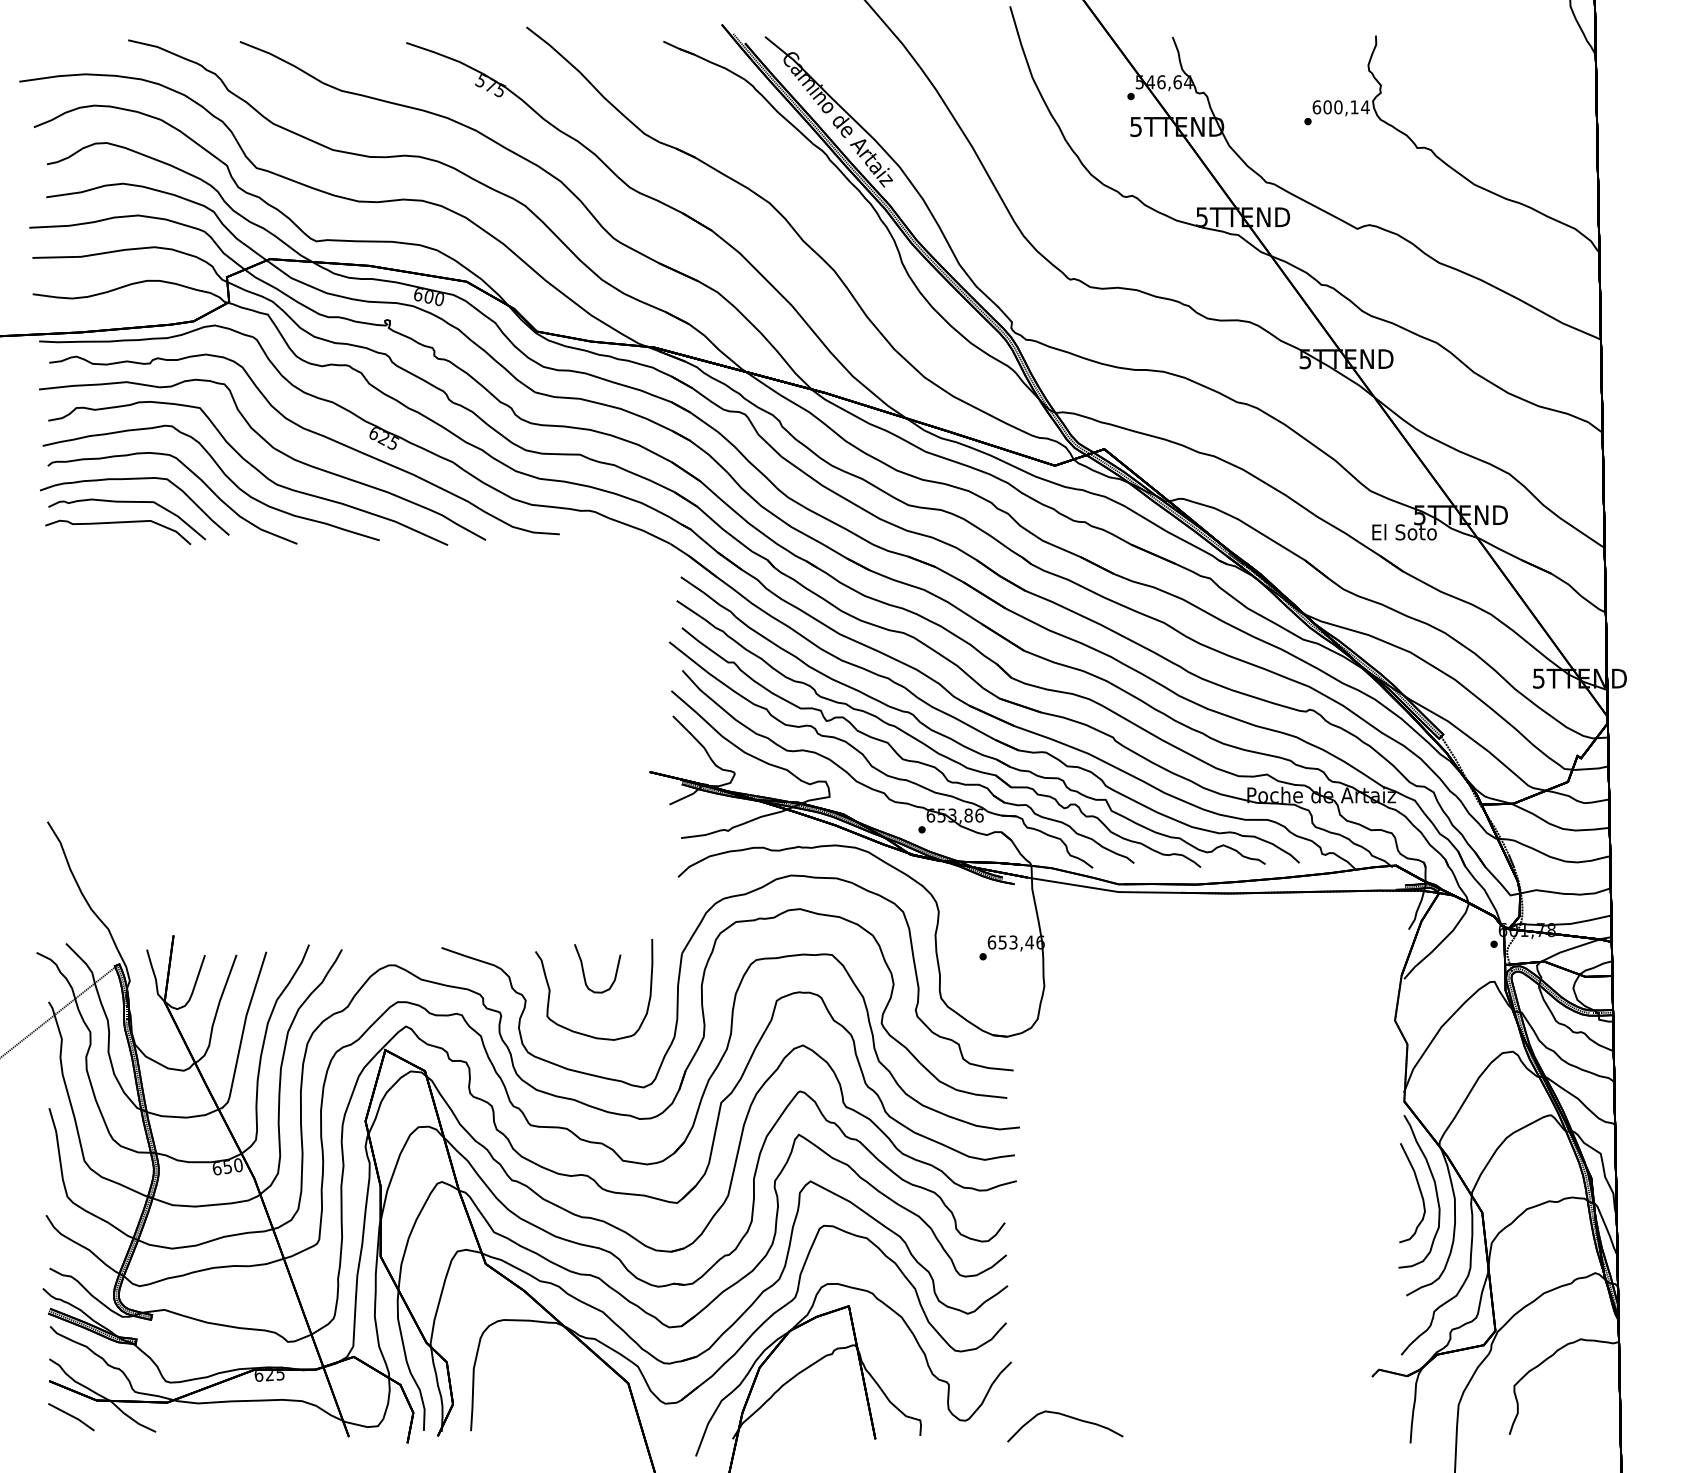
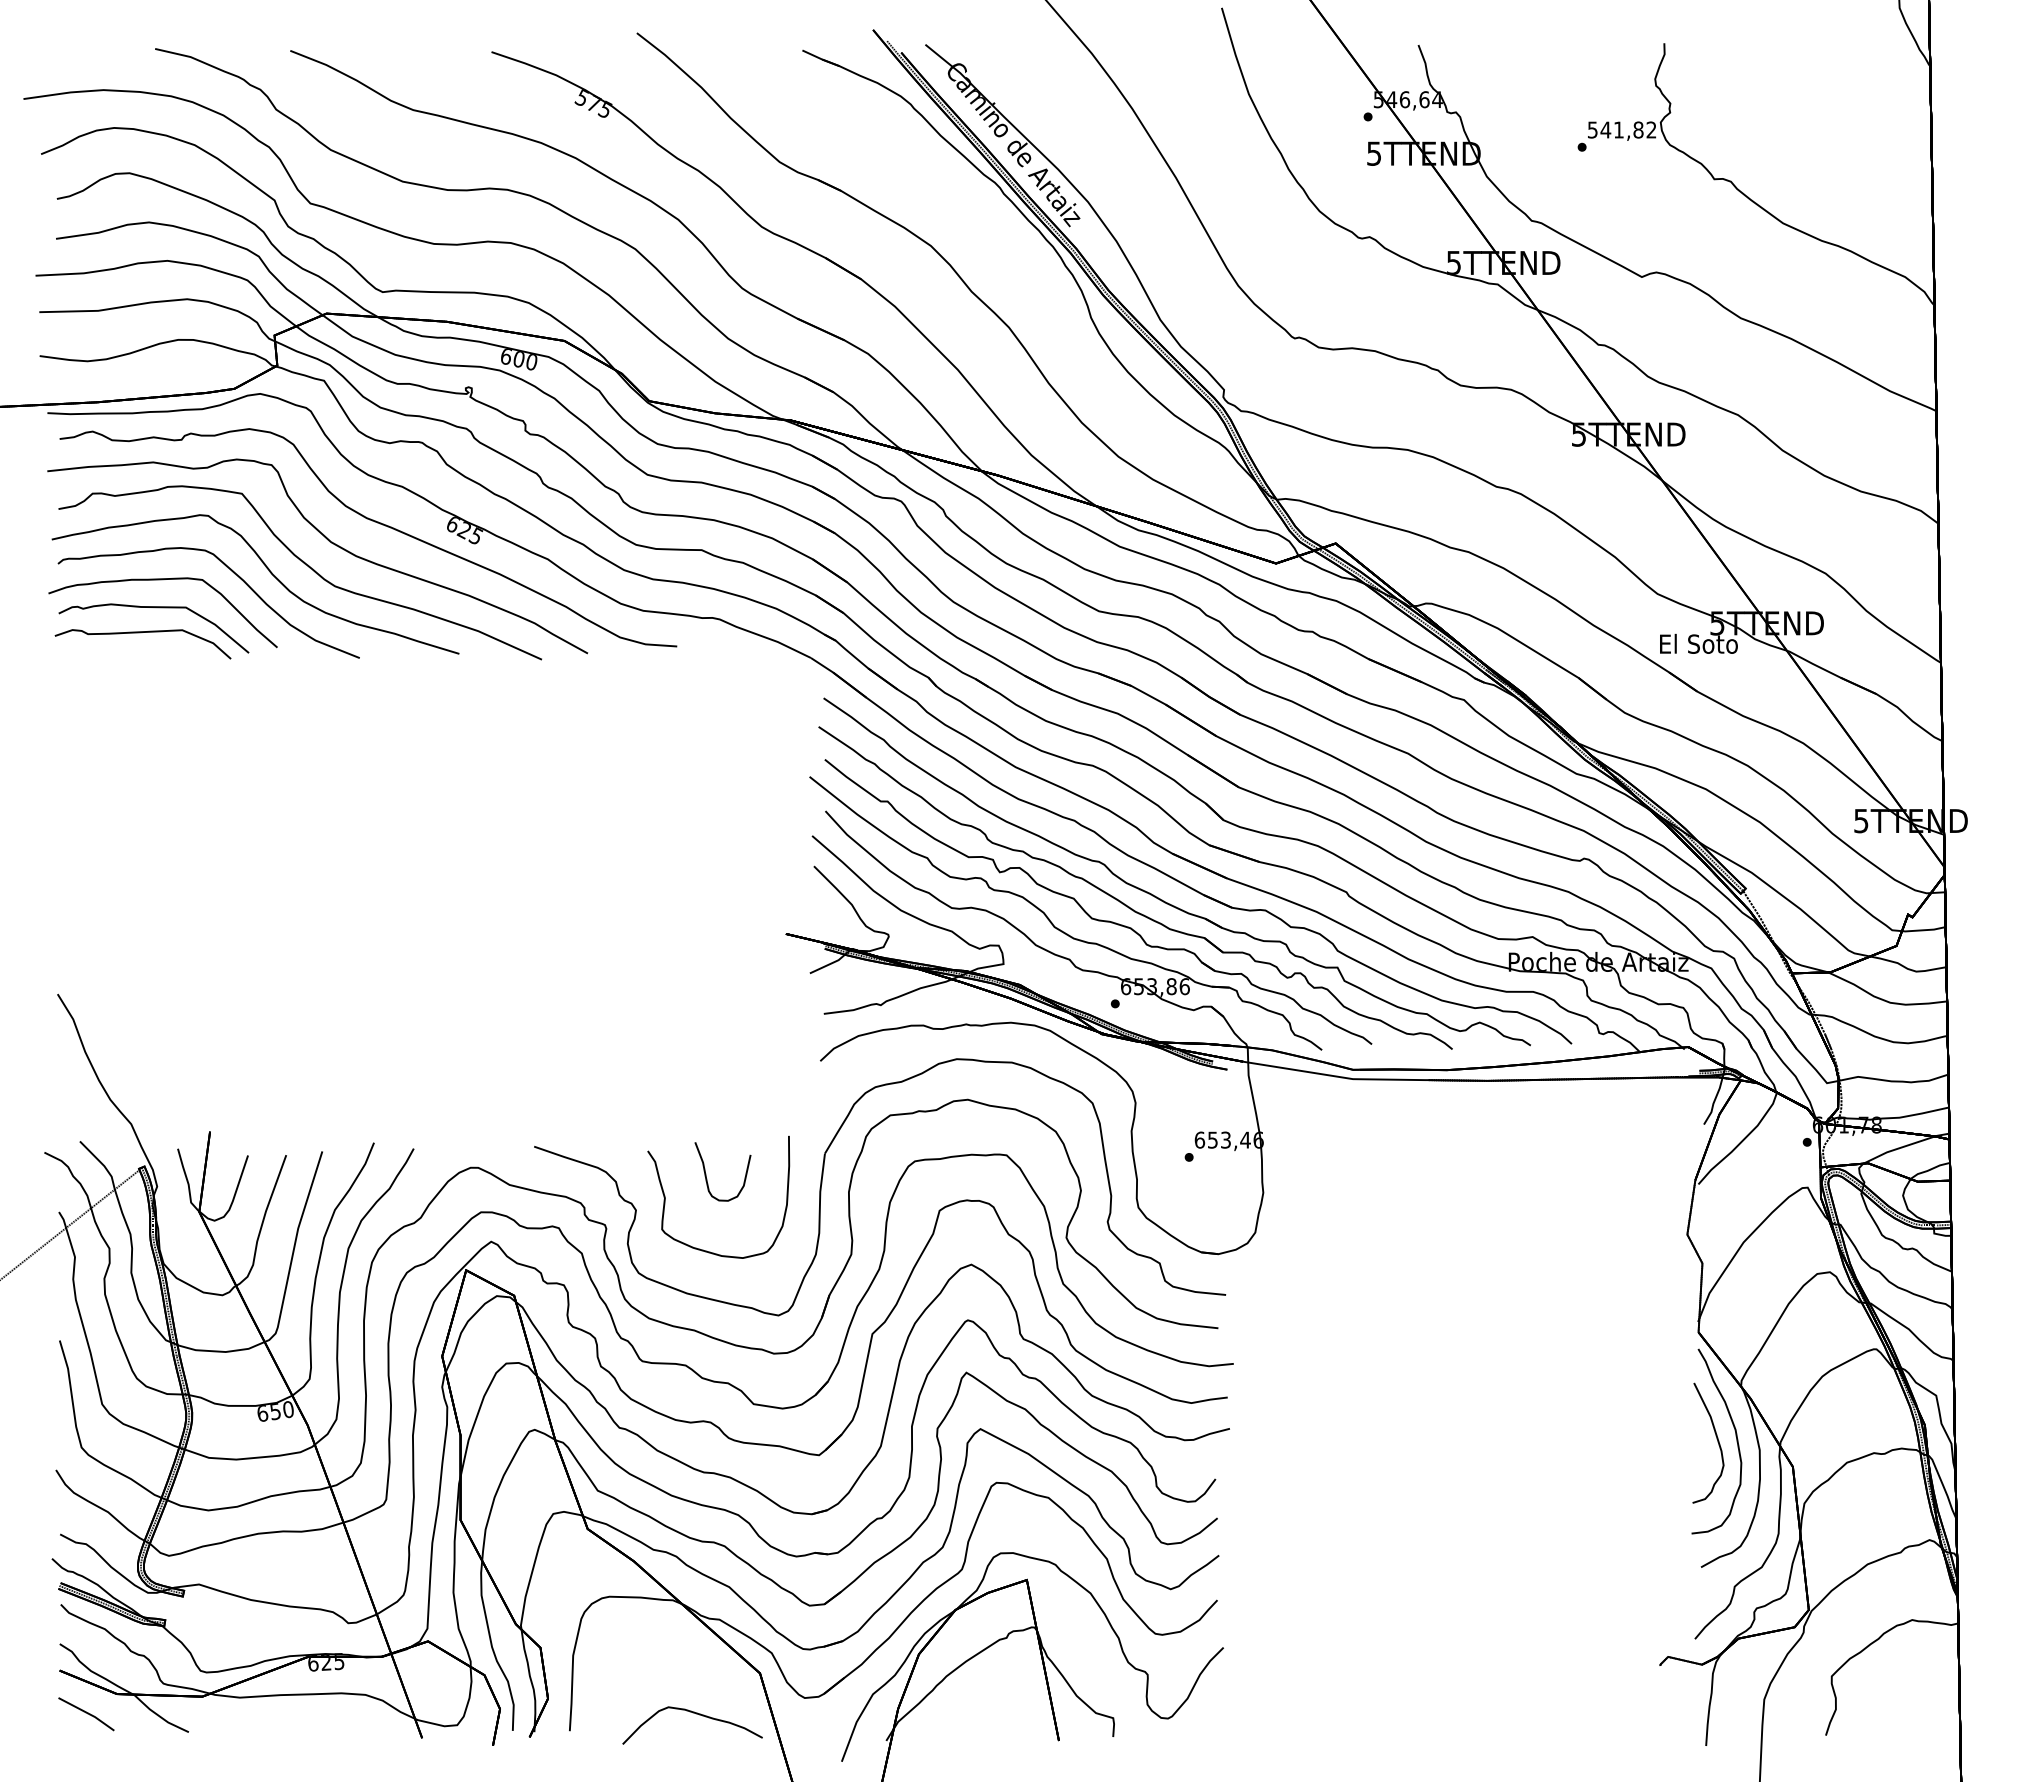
text: (1340, 106) -> (1621, 129), 600,14 -> 541,82
part: (1068, 1417) -> (696, 1714), moved

